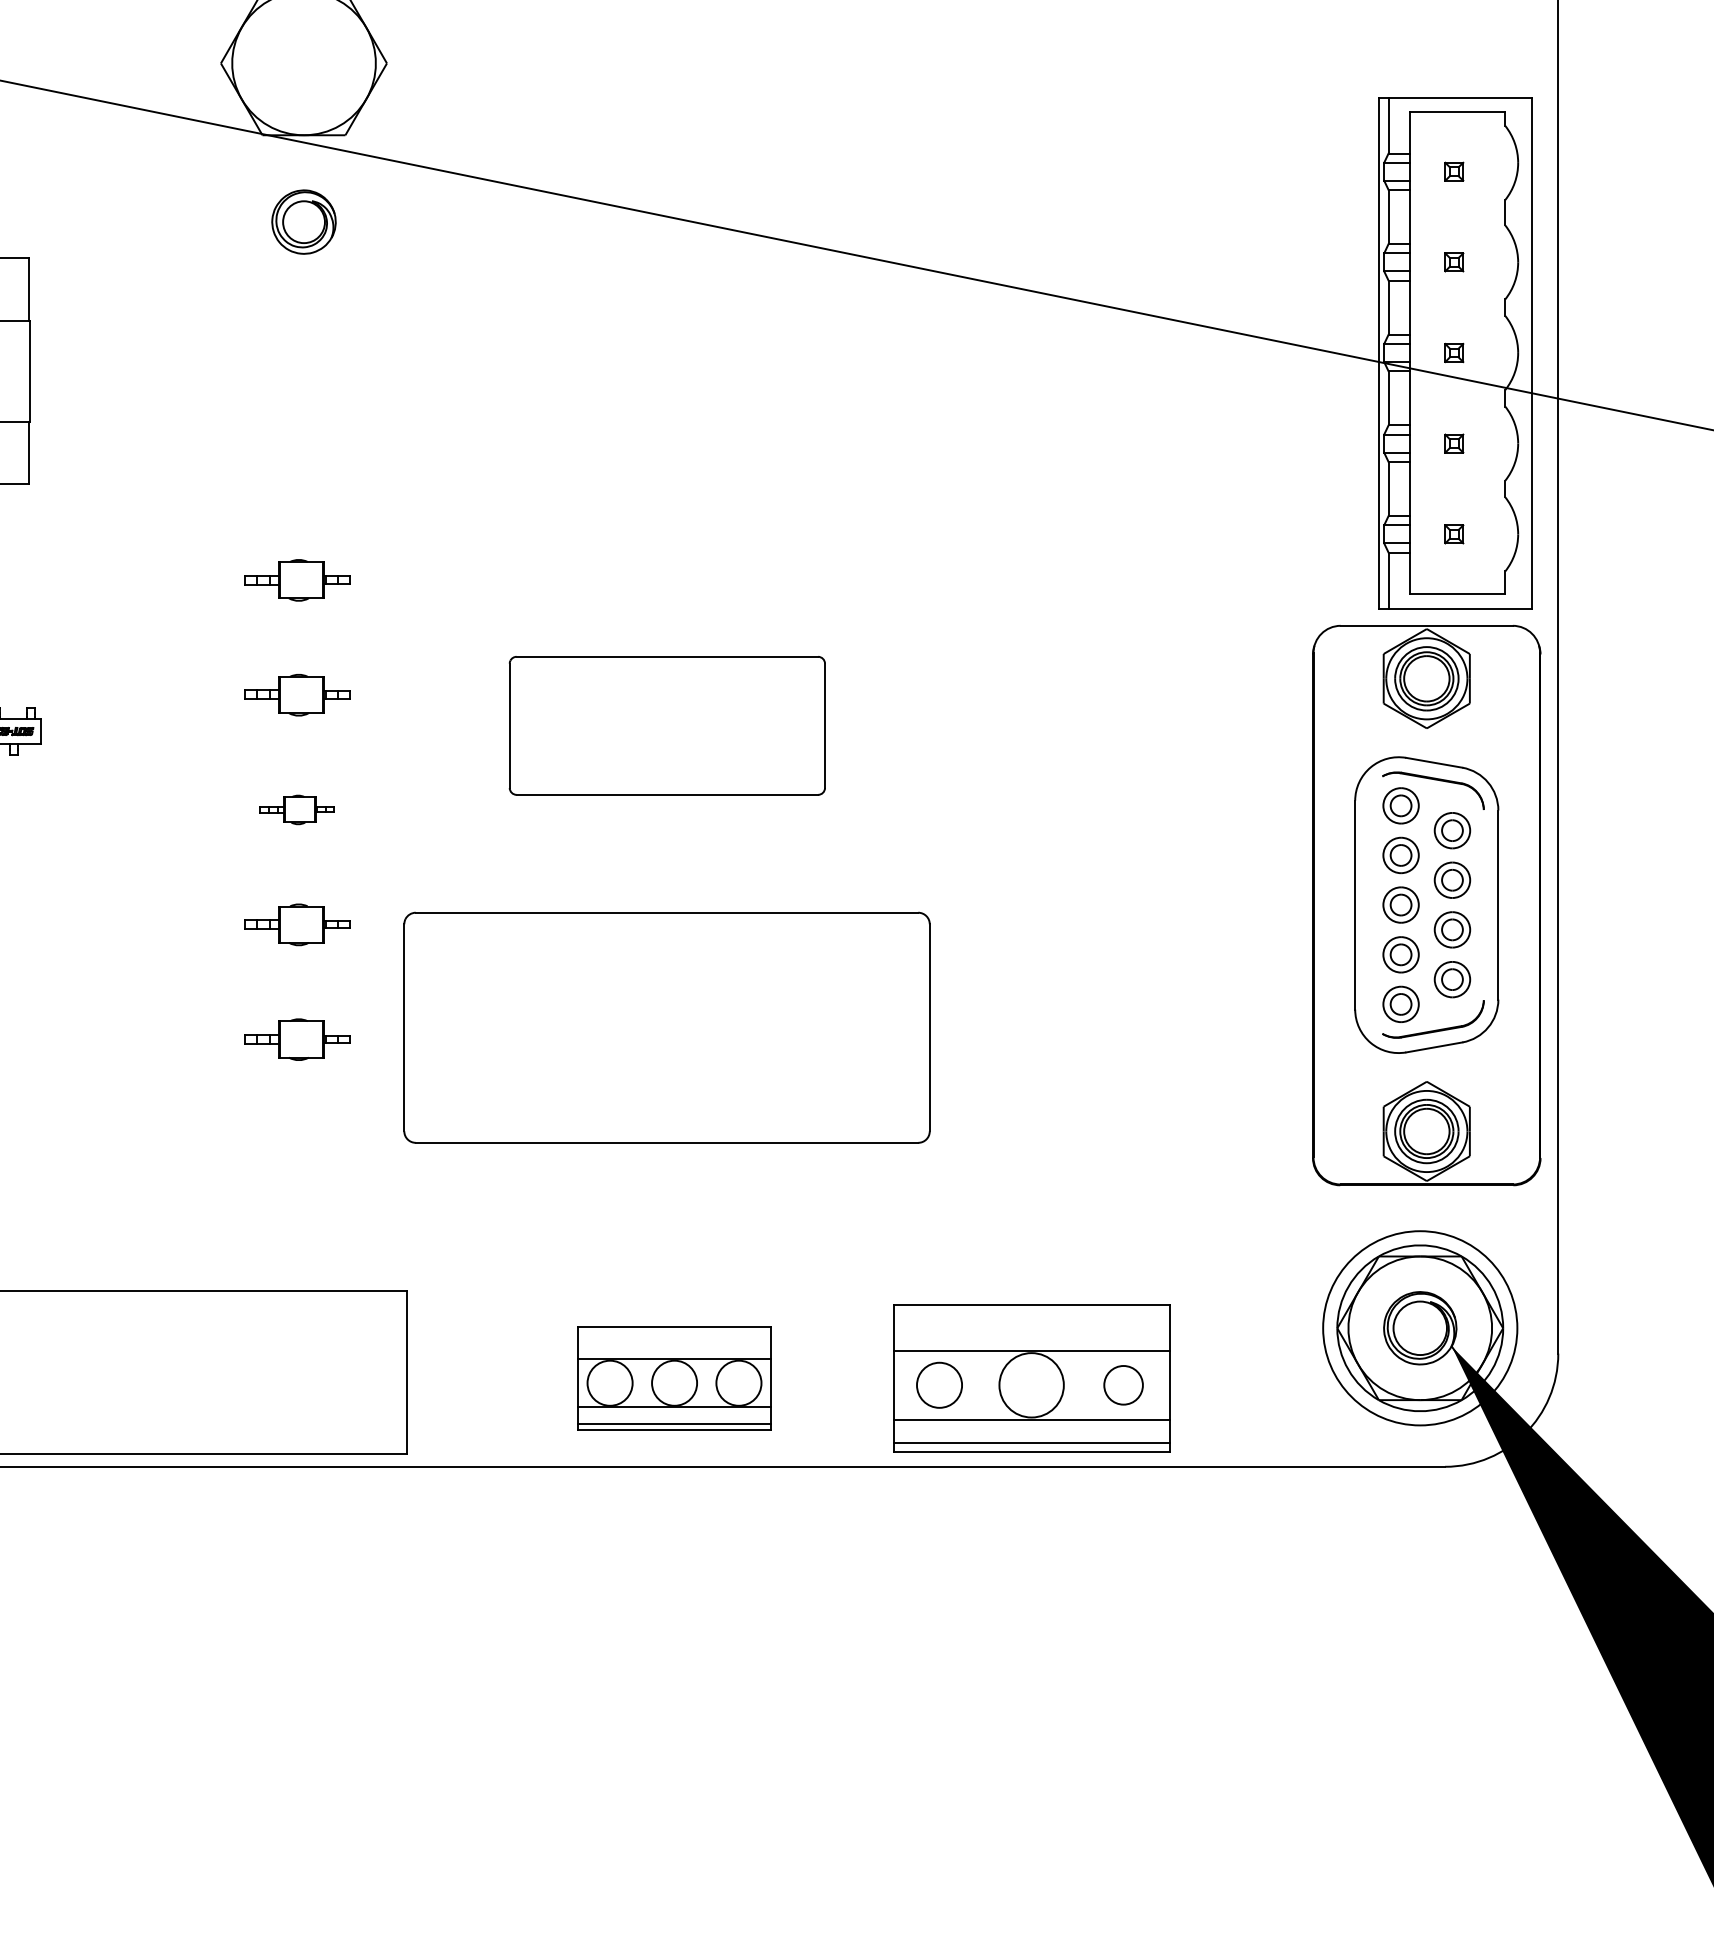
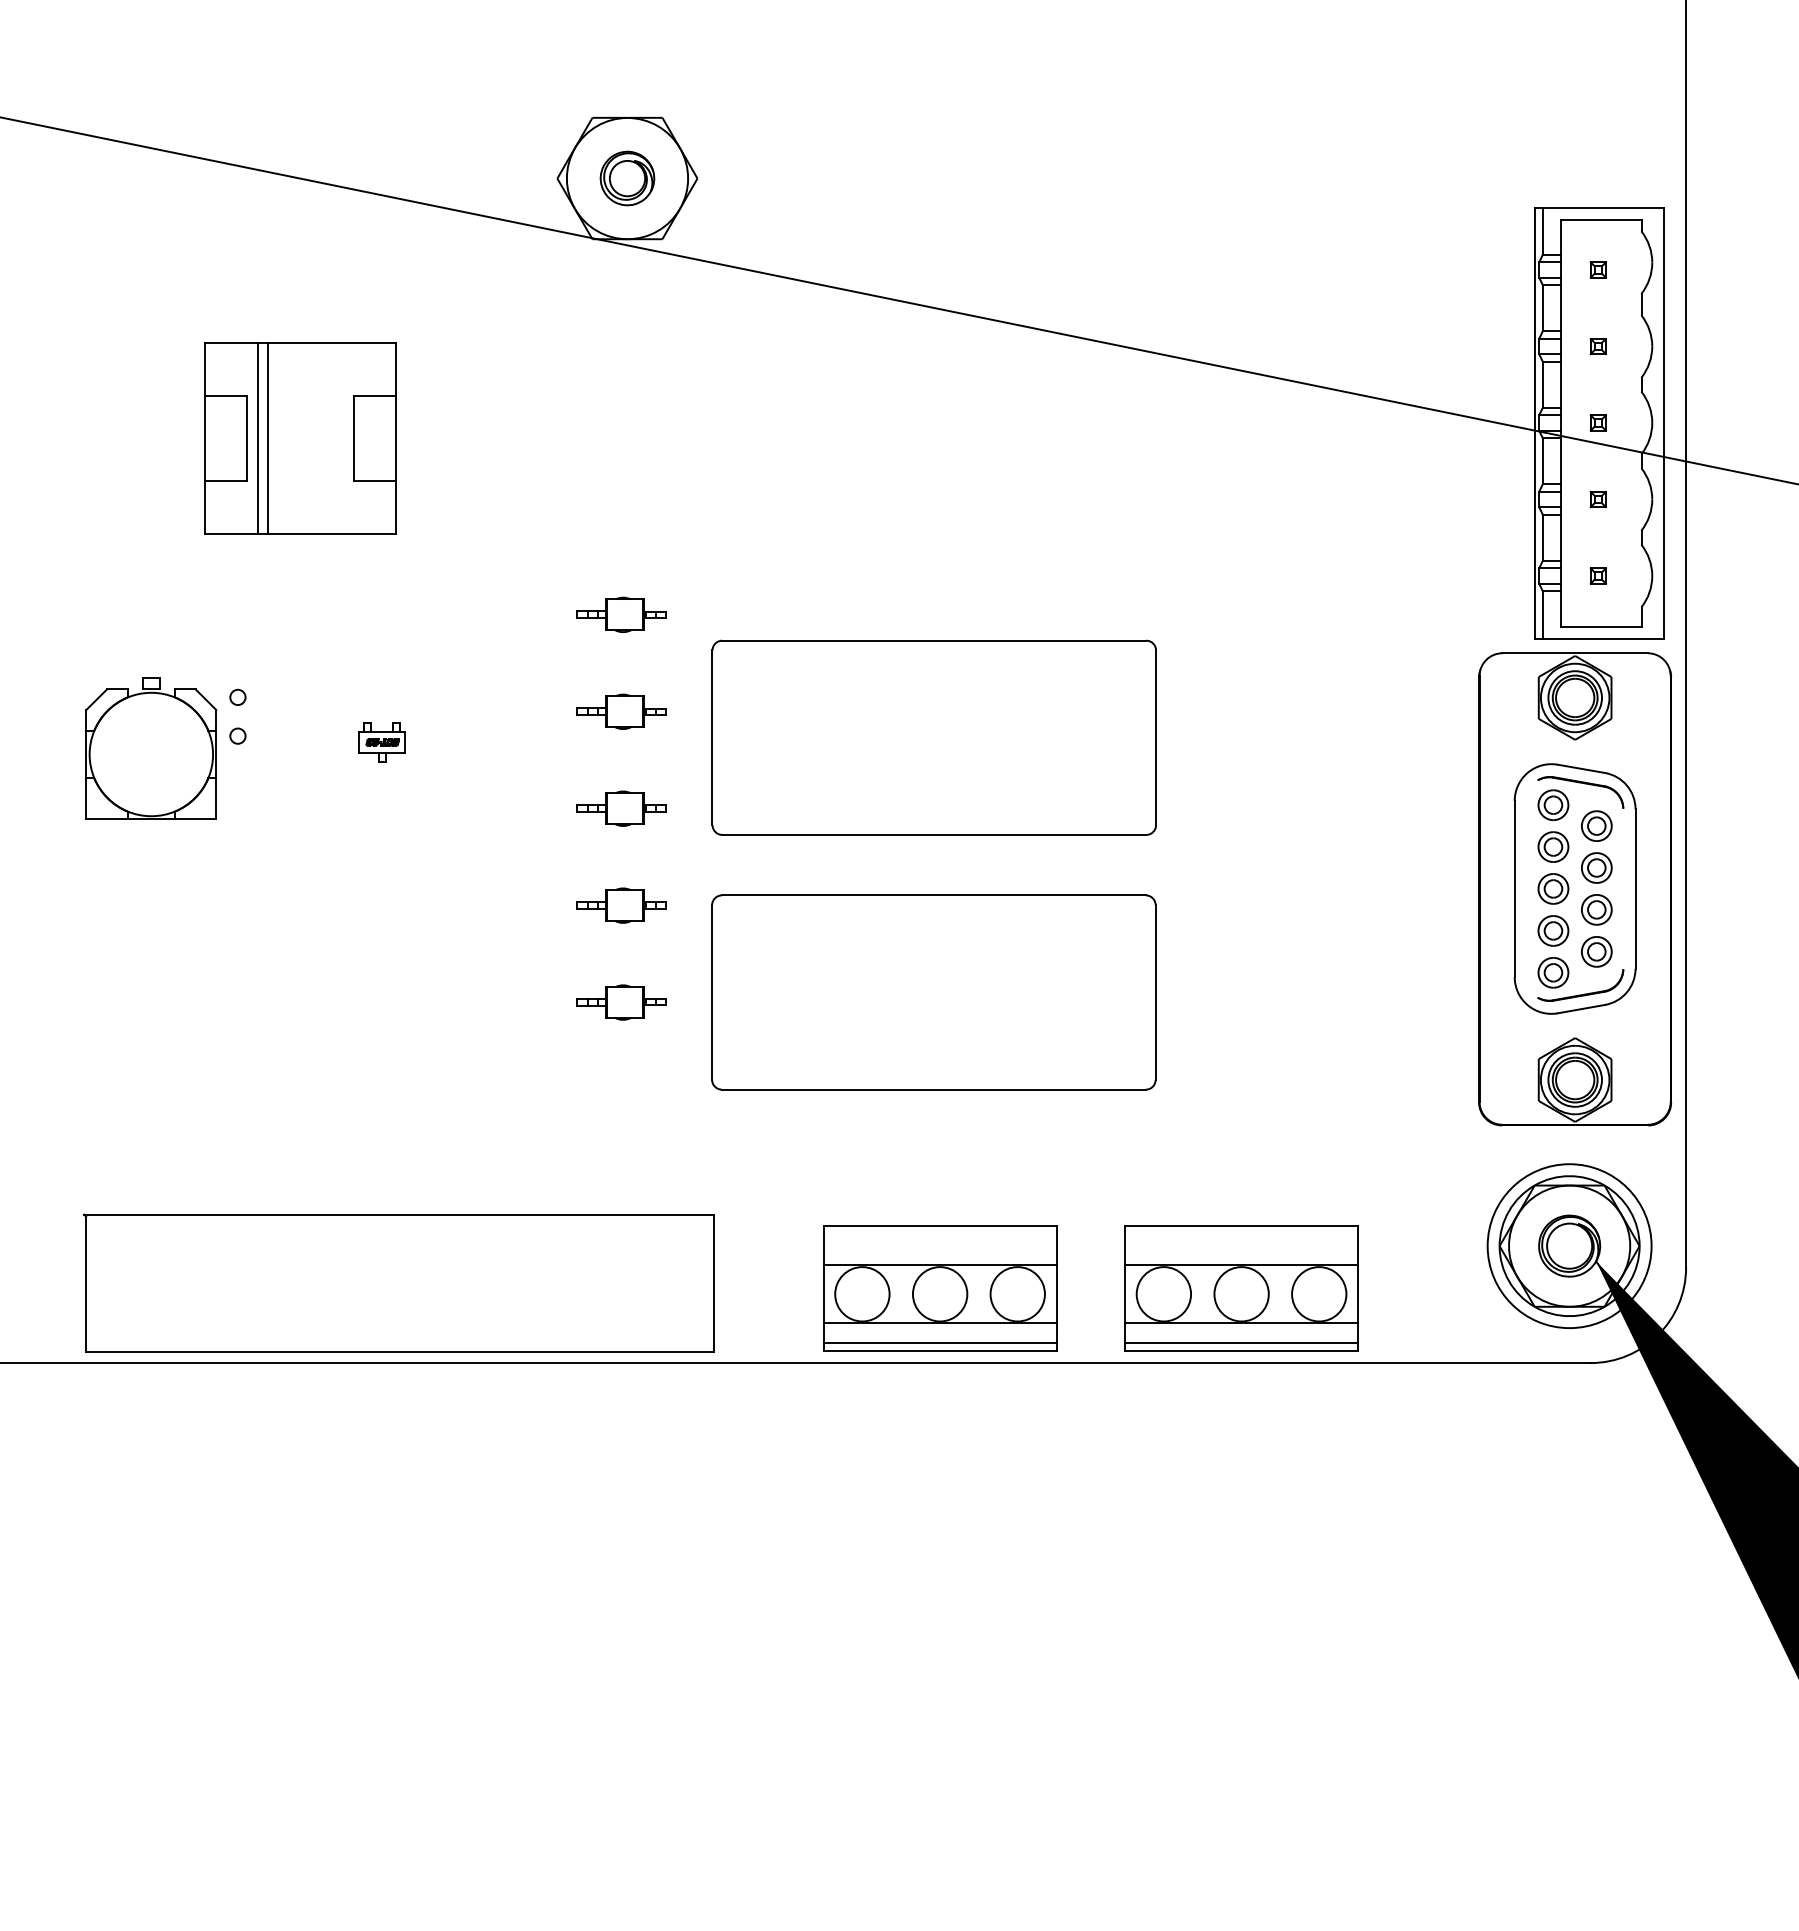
part: (304, 222) -> (627, 178), moved
part: (666, 725) -> (933, 737), size x1.67
part: (296, 809) -> (621, 808), size x1.43
part: (674, 1378) -> (940, 1288), size x1.43
circle: (939, 1385) -> (1163, 1294), size x1.43
circle: (1123, 1385) -> (1319, 1294), size x1.67

